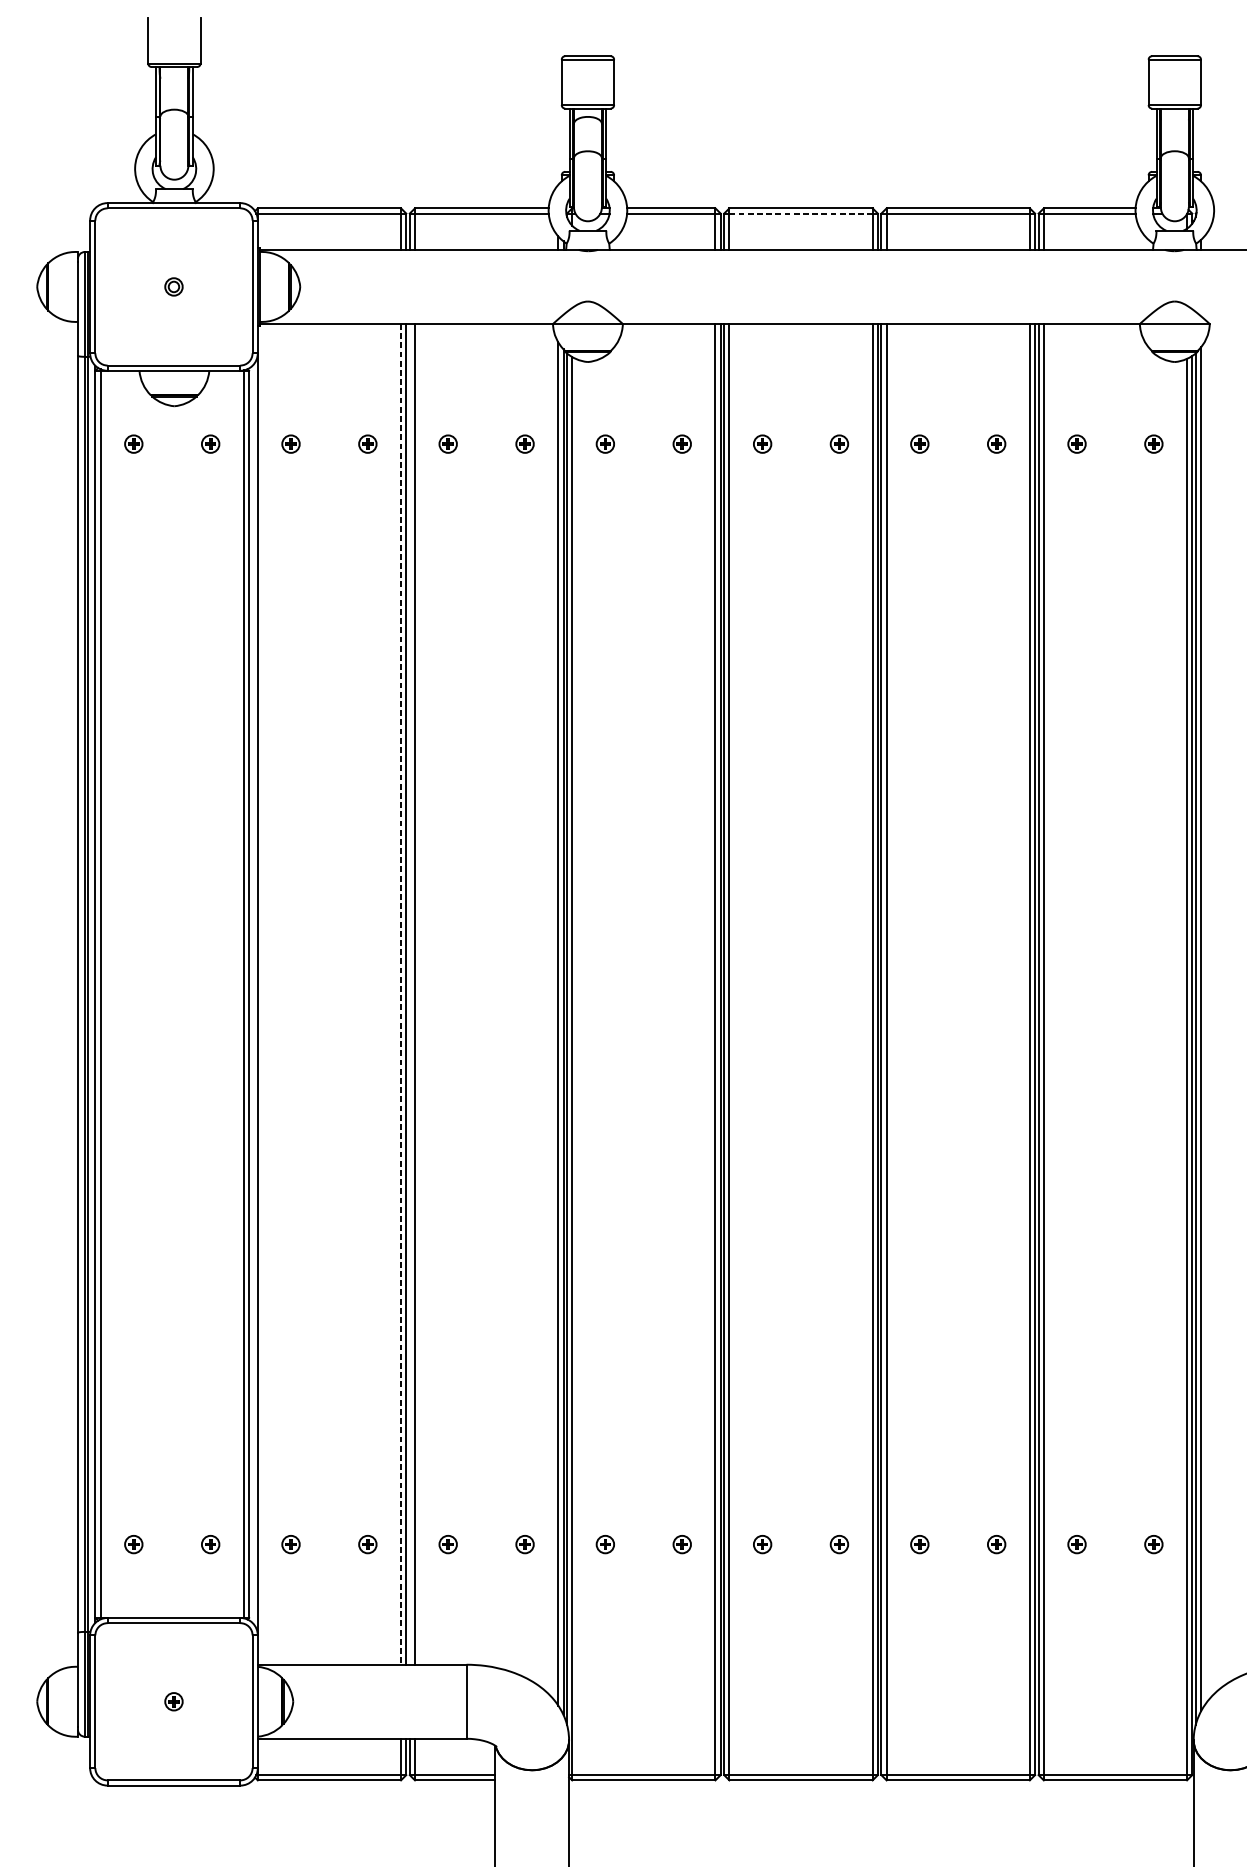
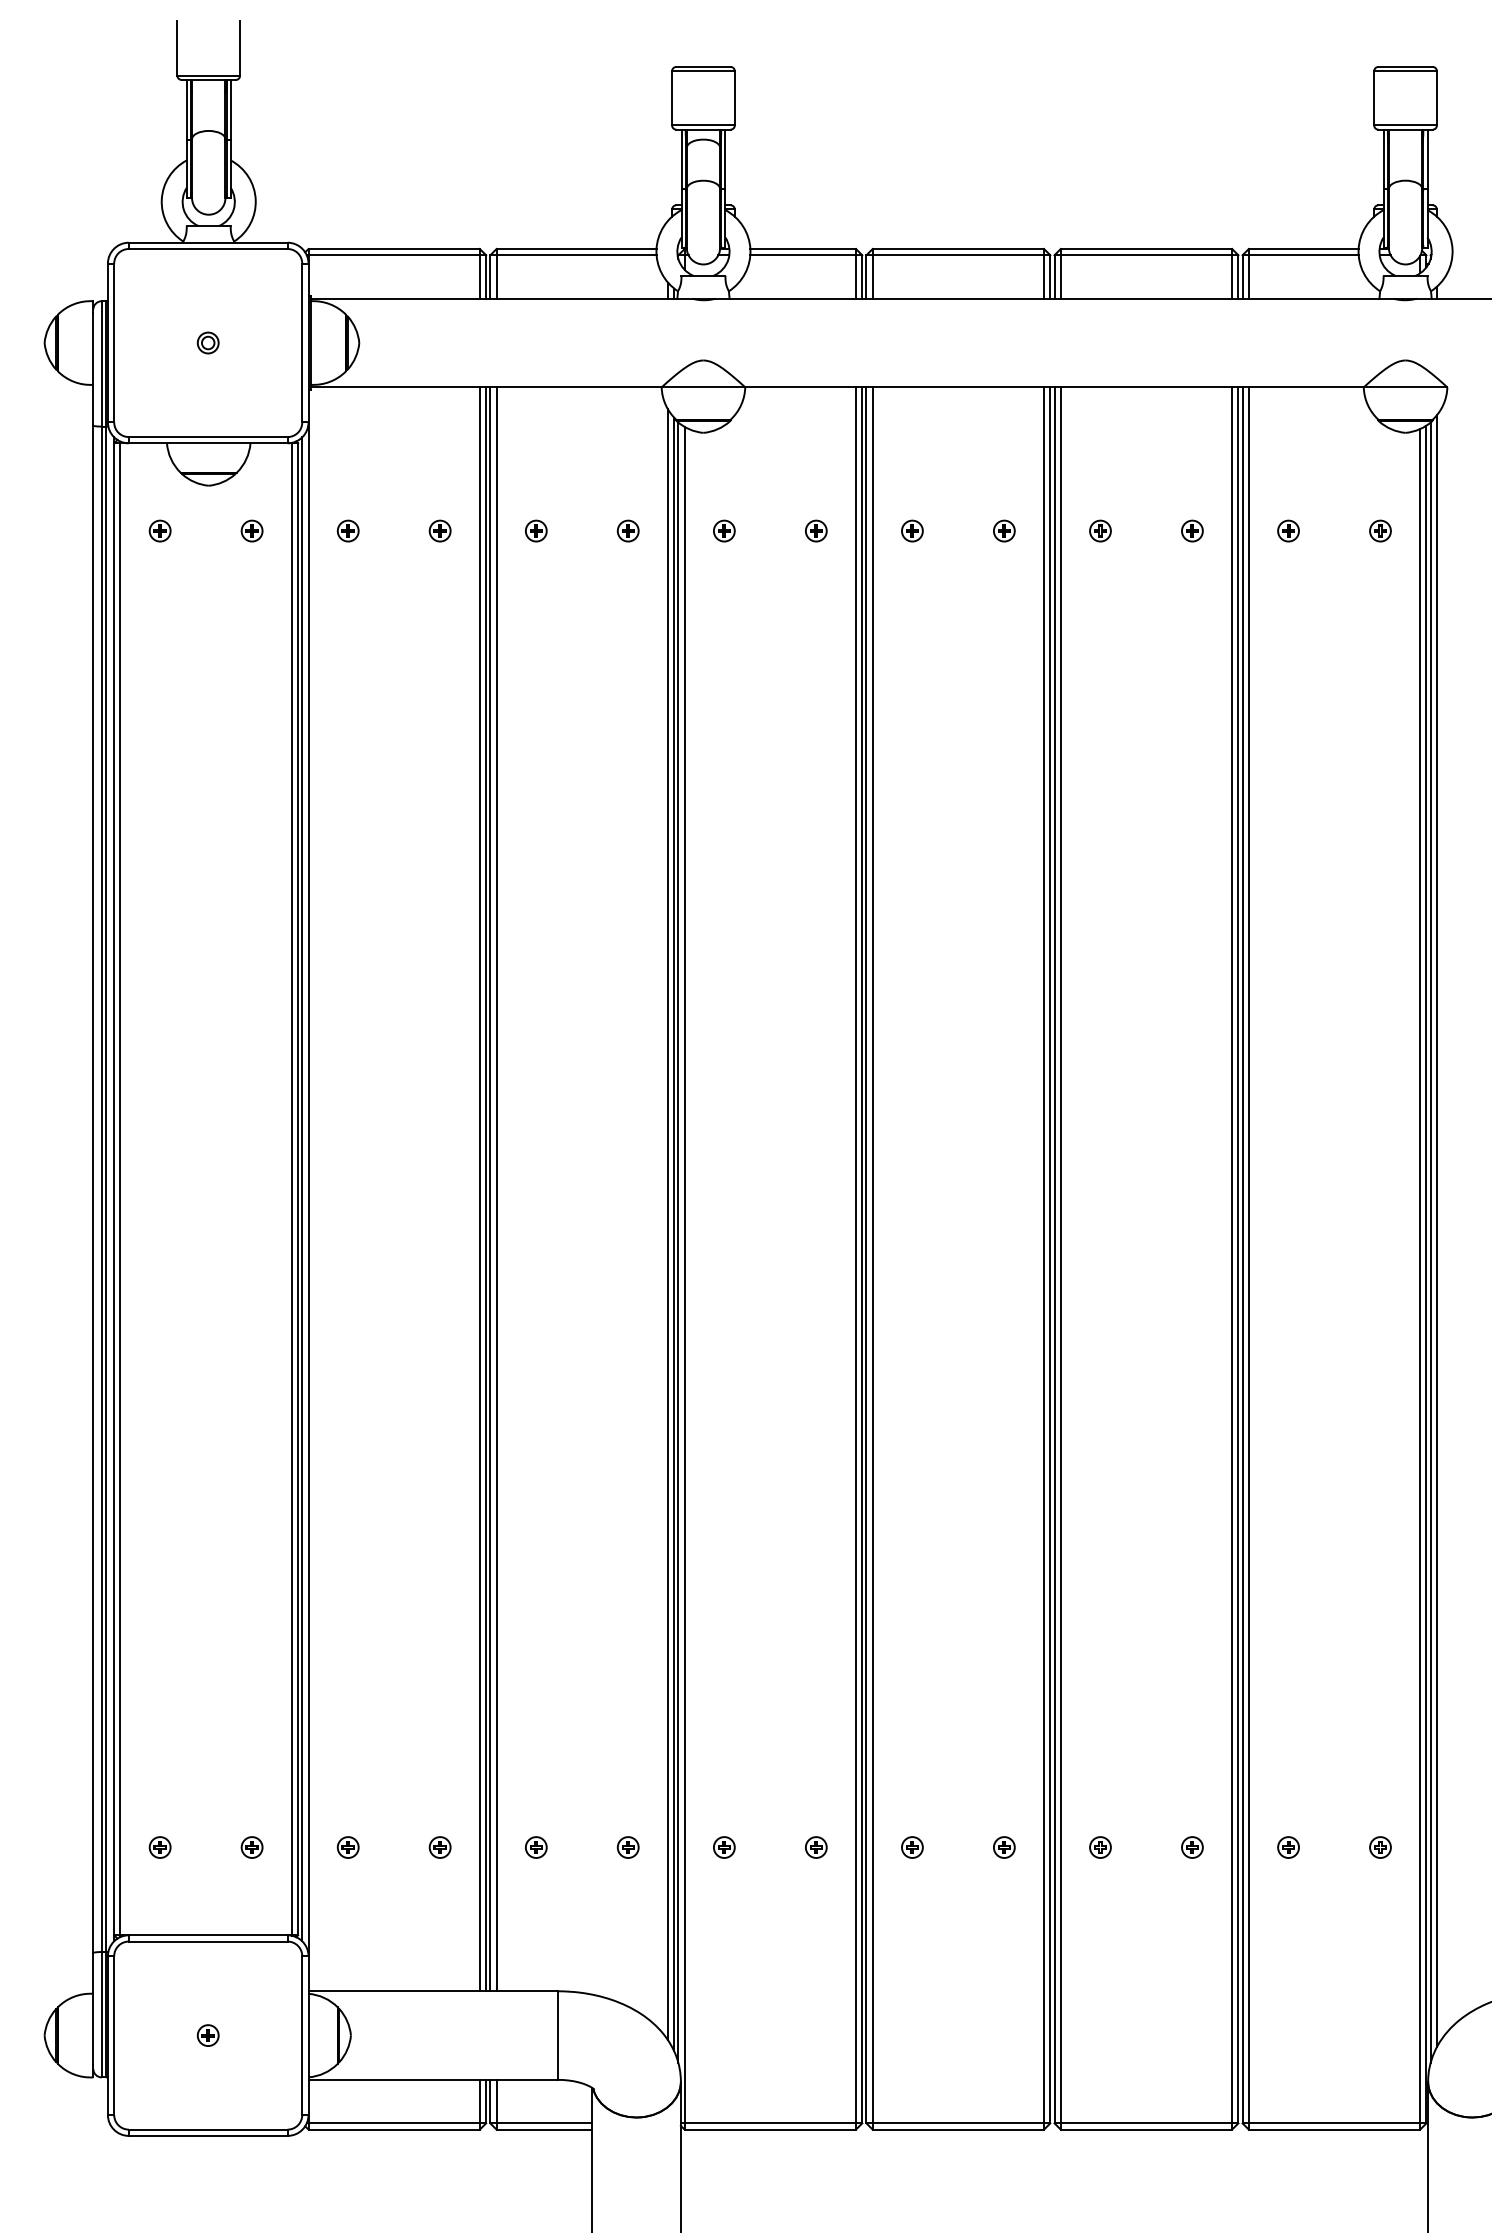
line: (801, 213) -> (958, 255), dashed -> solid
line: (252, 994) -> (302, 1189), added
line: (400, 994) -> (479, 1189), dashed -> solid
line: (409, 994) -> (490, 1189), added

